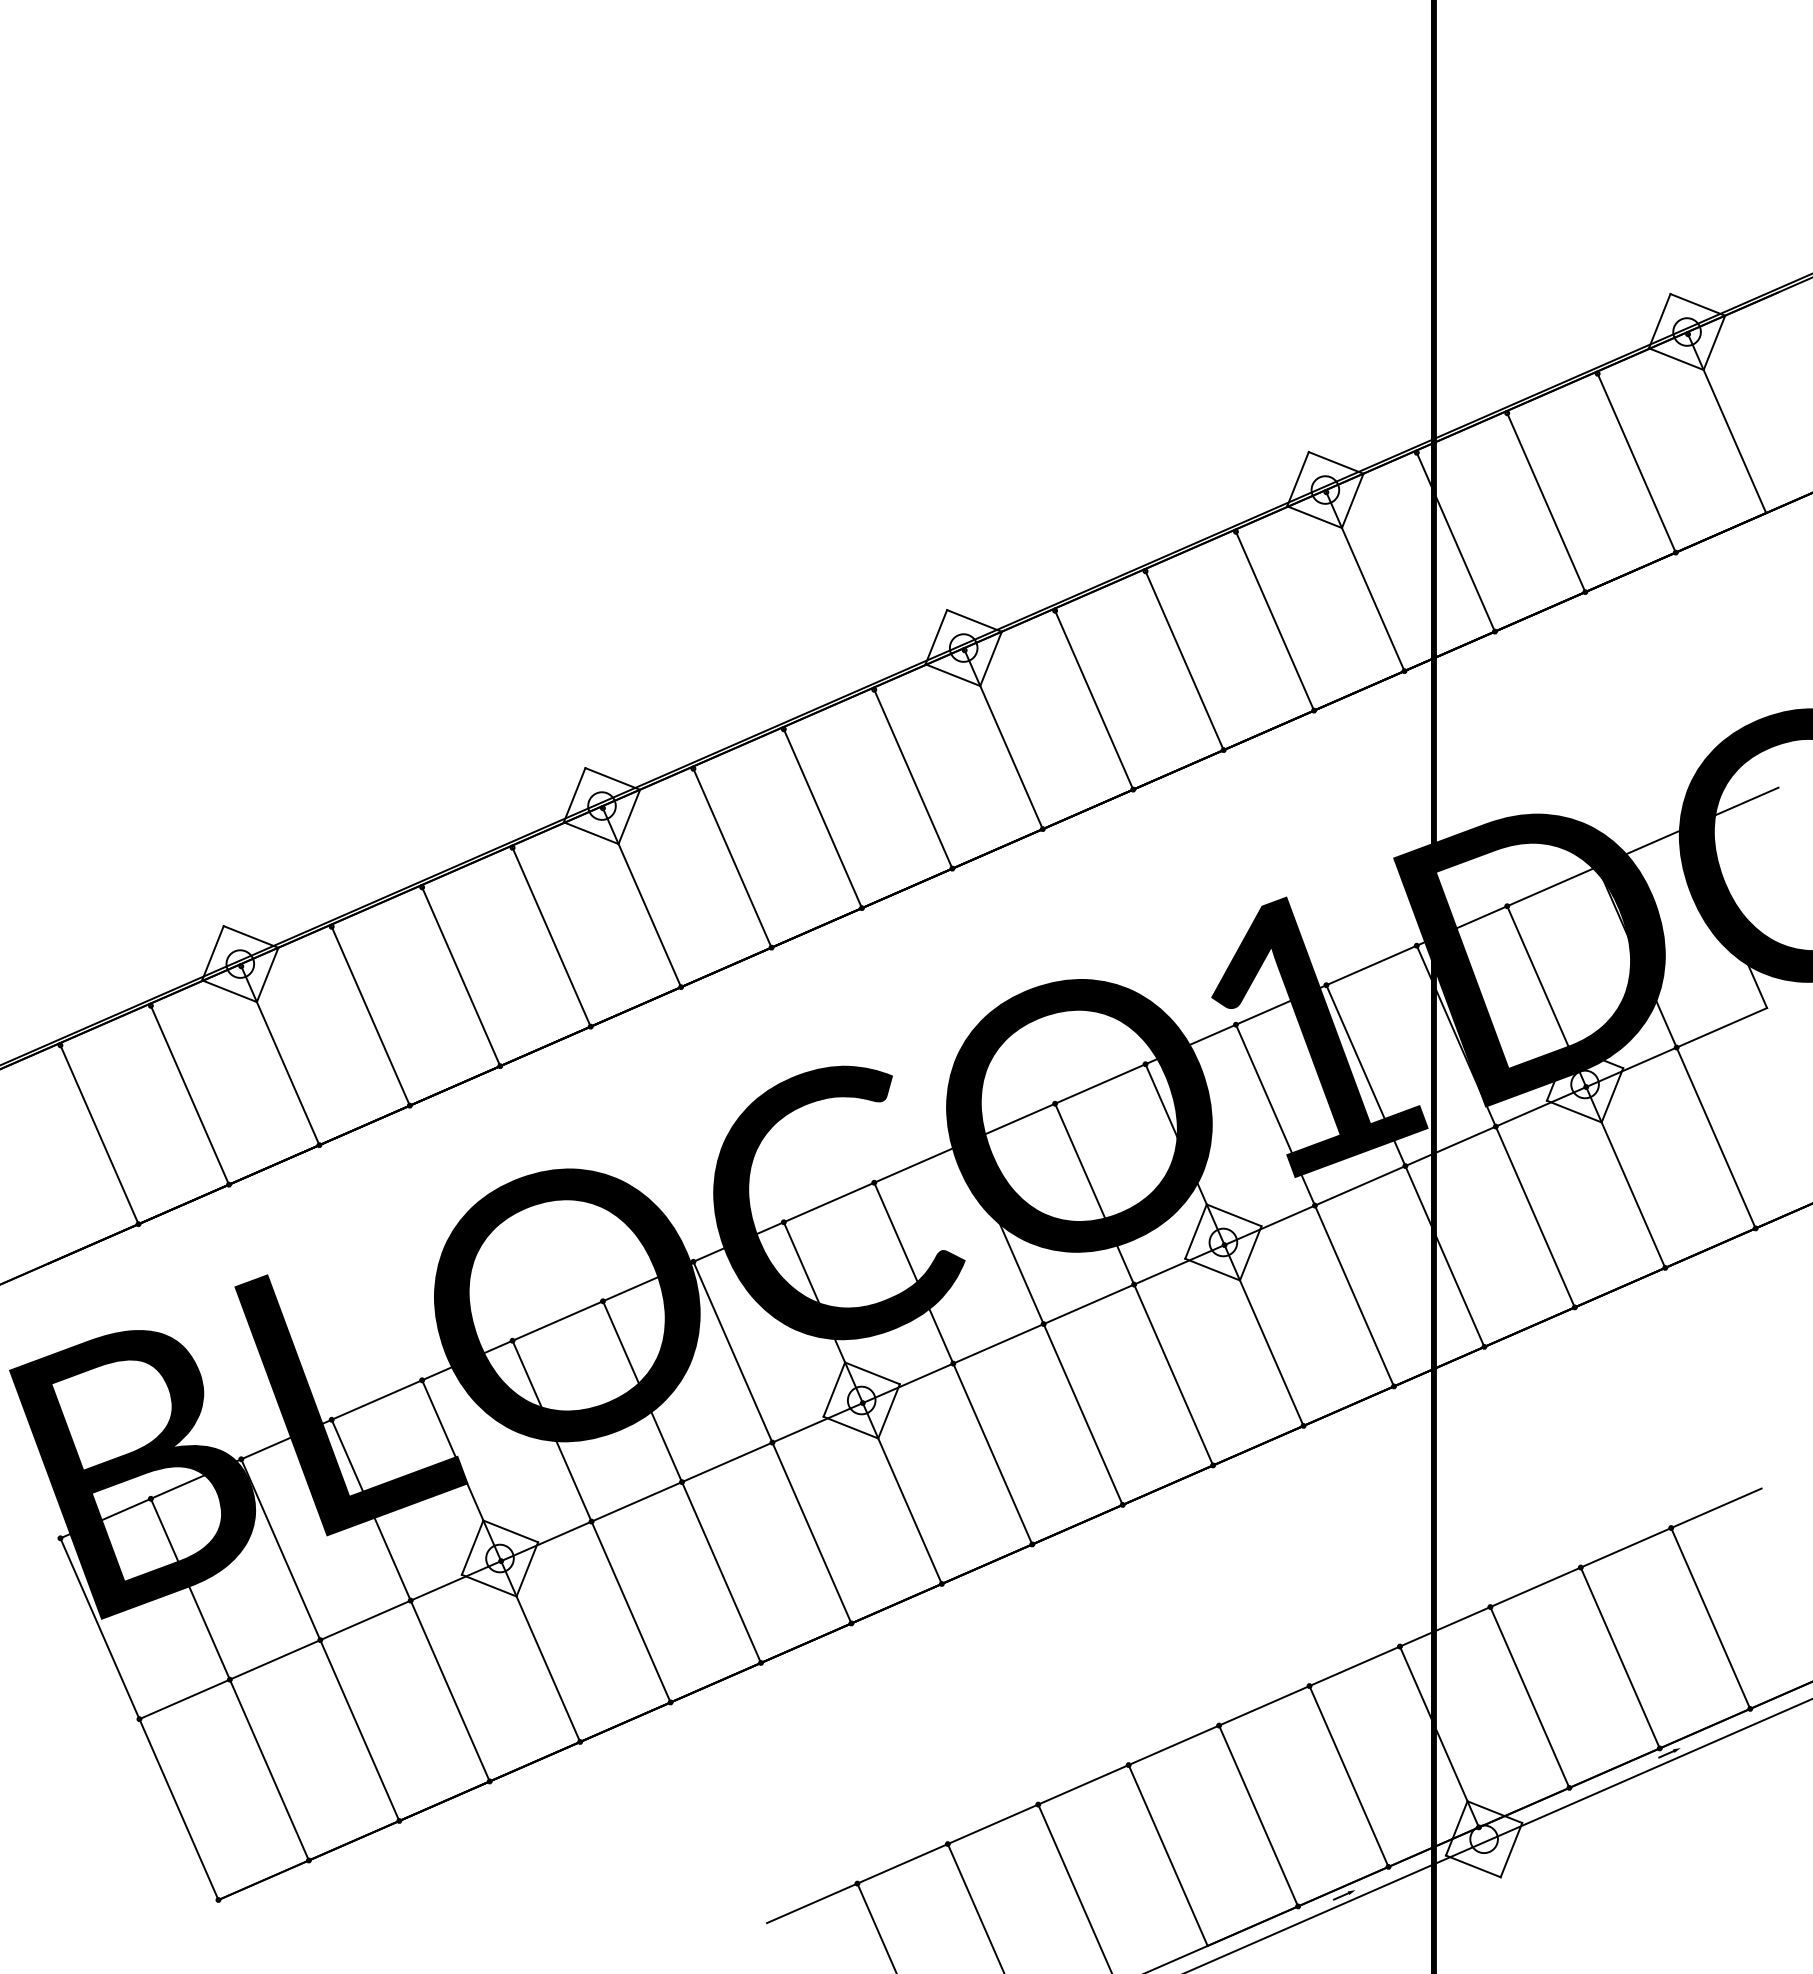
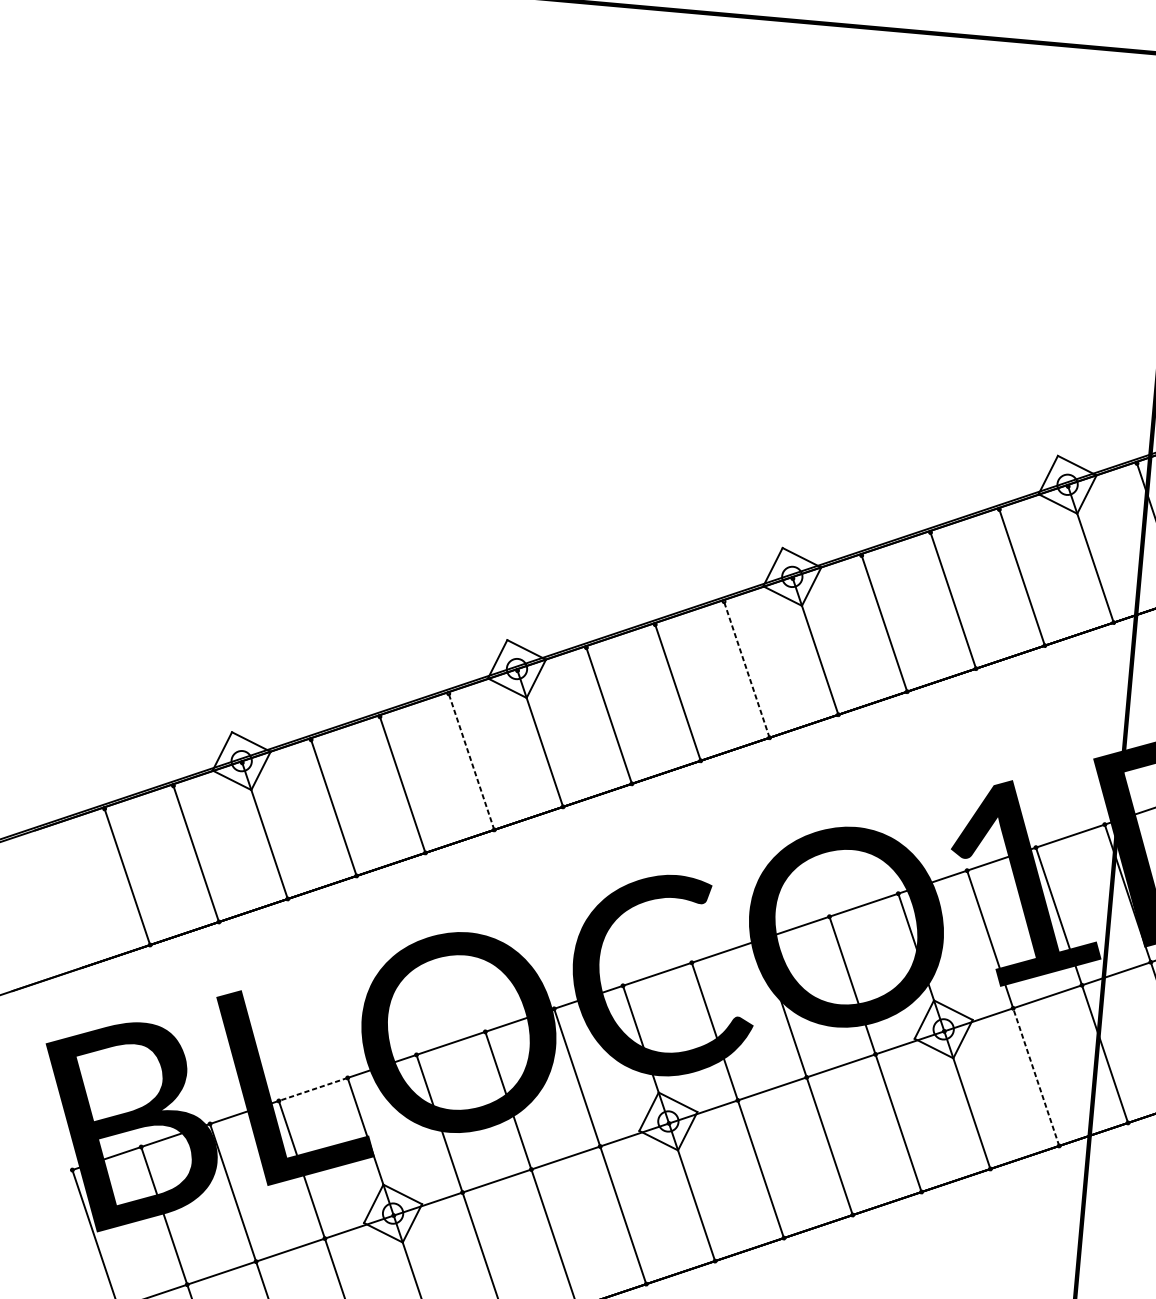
line: (912, 778) -> (746, 669), solid -> dashed
line: (551, 936) -> (471, 761), solid -> dashed
line: (1354, 1296) -> (1036, 1077), solid -> dashed
line: (376, 1400) -> (312, 1089), solid -> dashed

